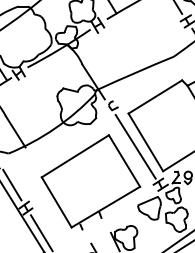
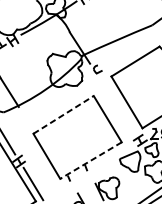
line: (135, 146) -> (117, 106), removed
line: (75, 156) -> (63, 115), solid -> dashed
line: (105, 207) -> (90, 160), solid -> dashed

